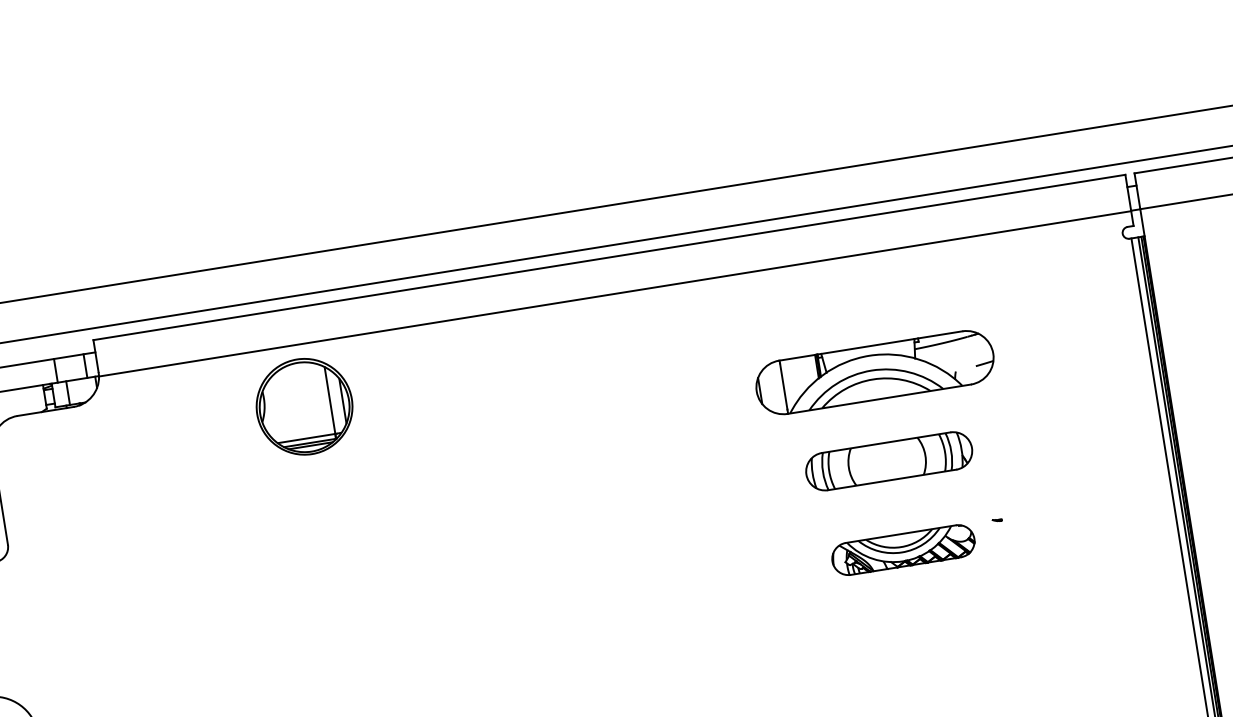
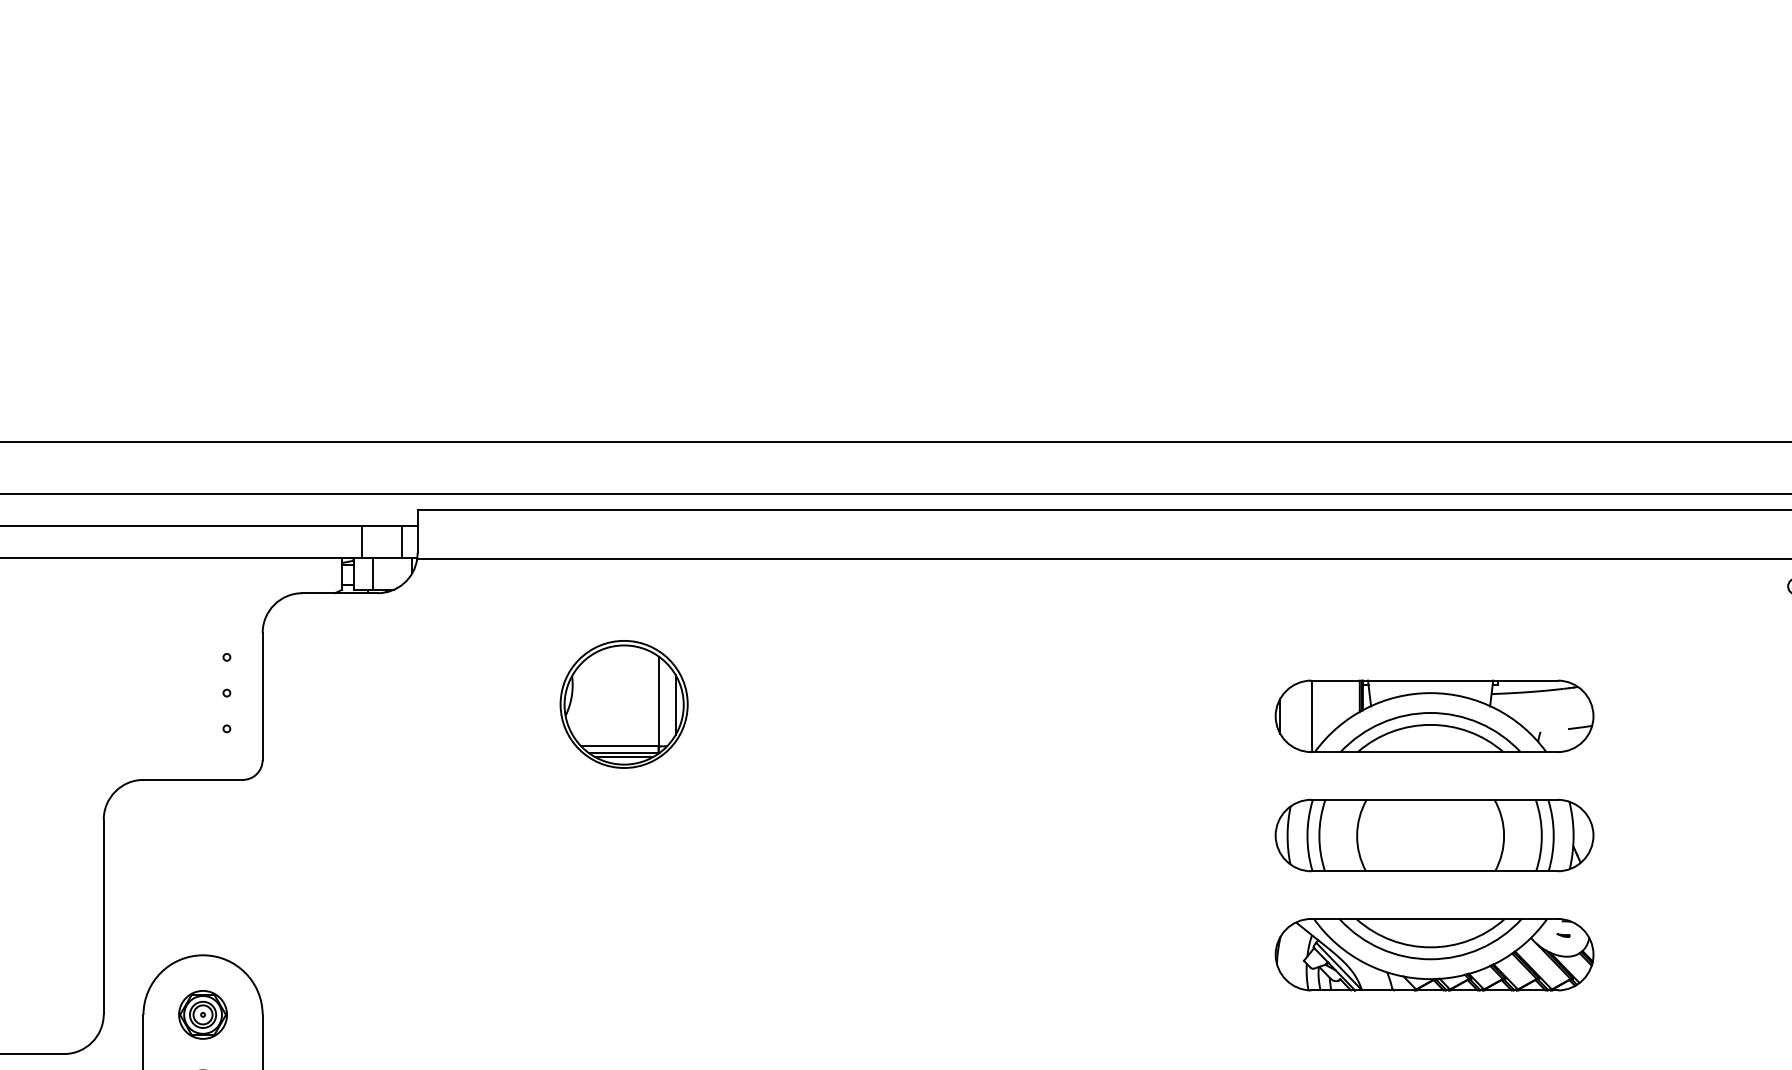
part: (304, 406) -> (623, 704), moved
part: (889, 461) -> (1434, 835), size x1.43
part: (903, 549) -> (1434, 954), size x1.67

